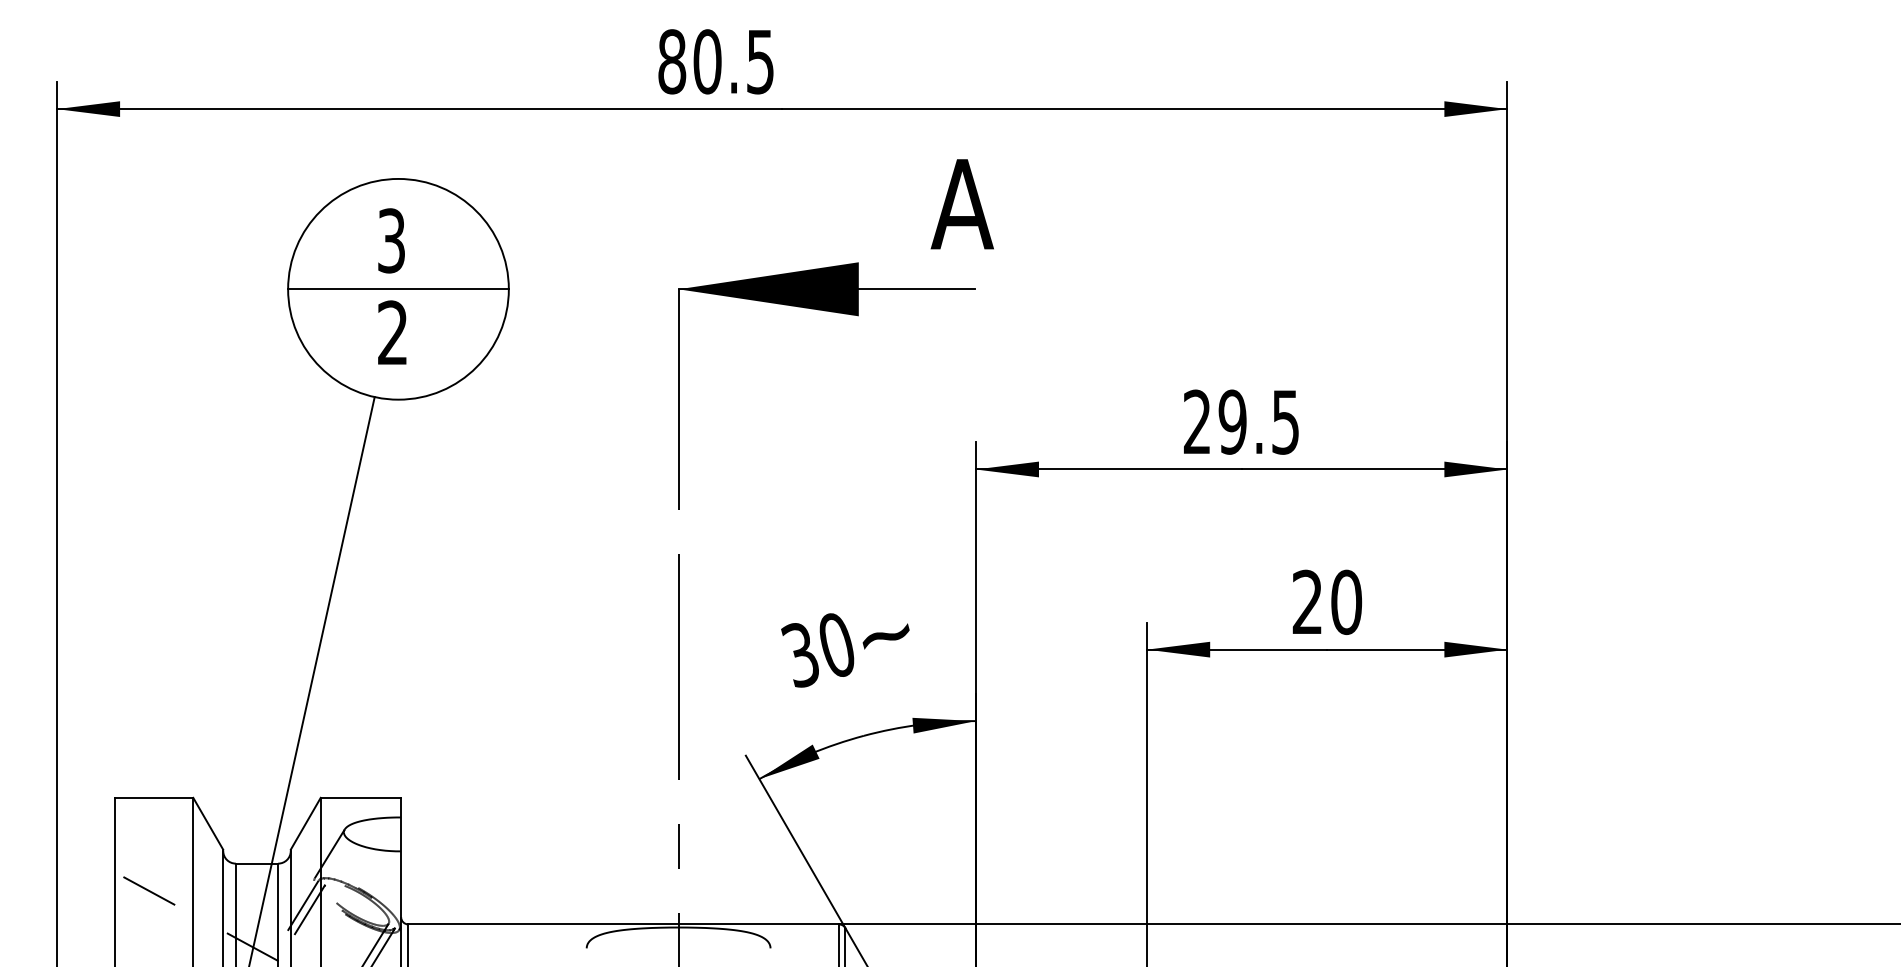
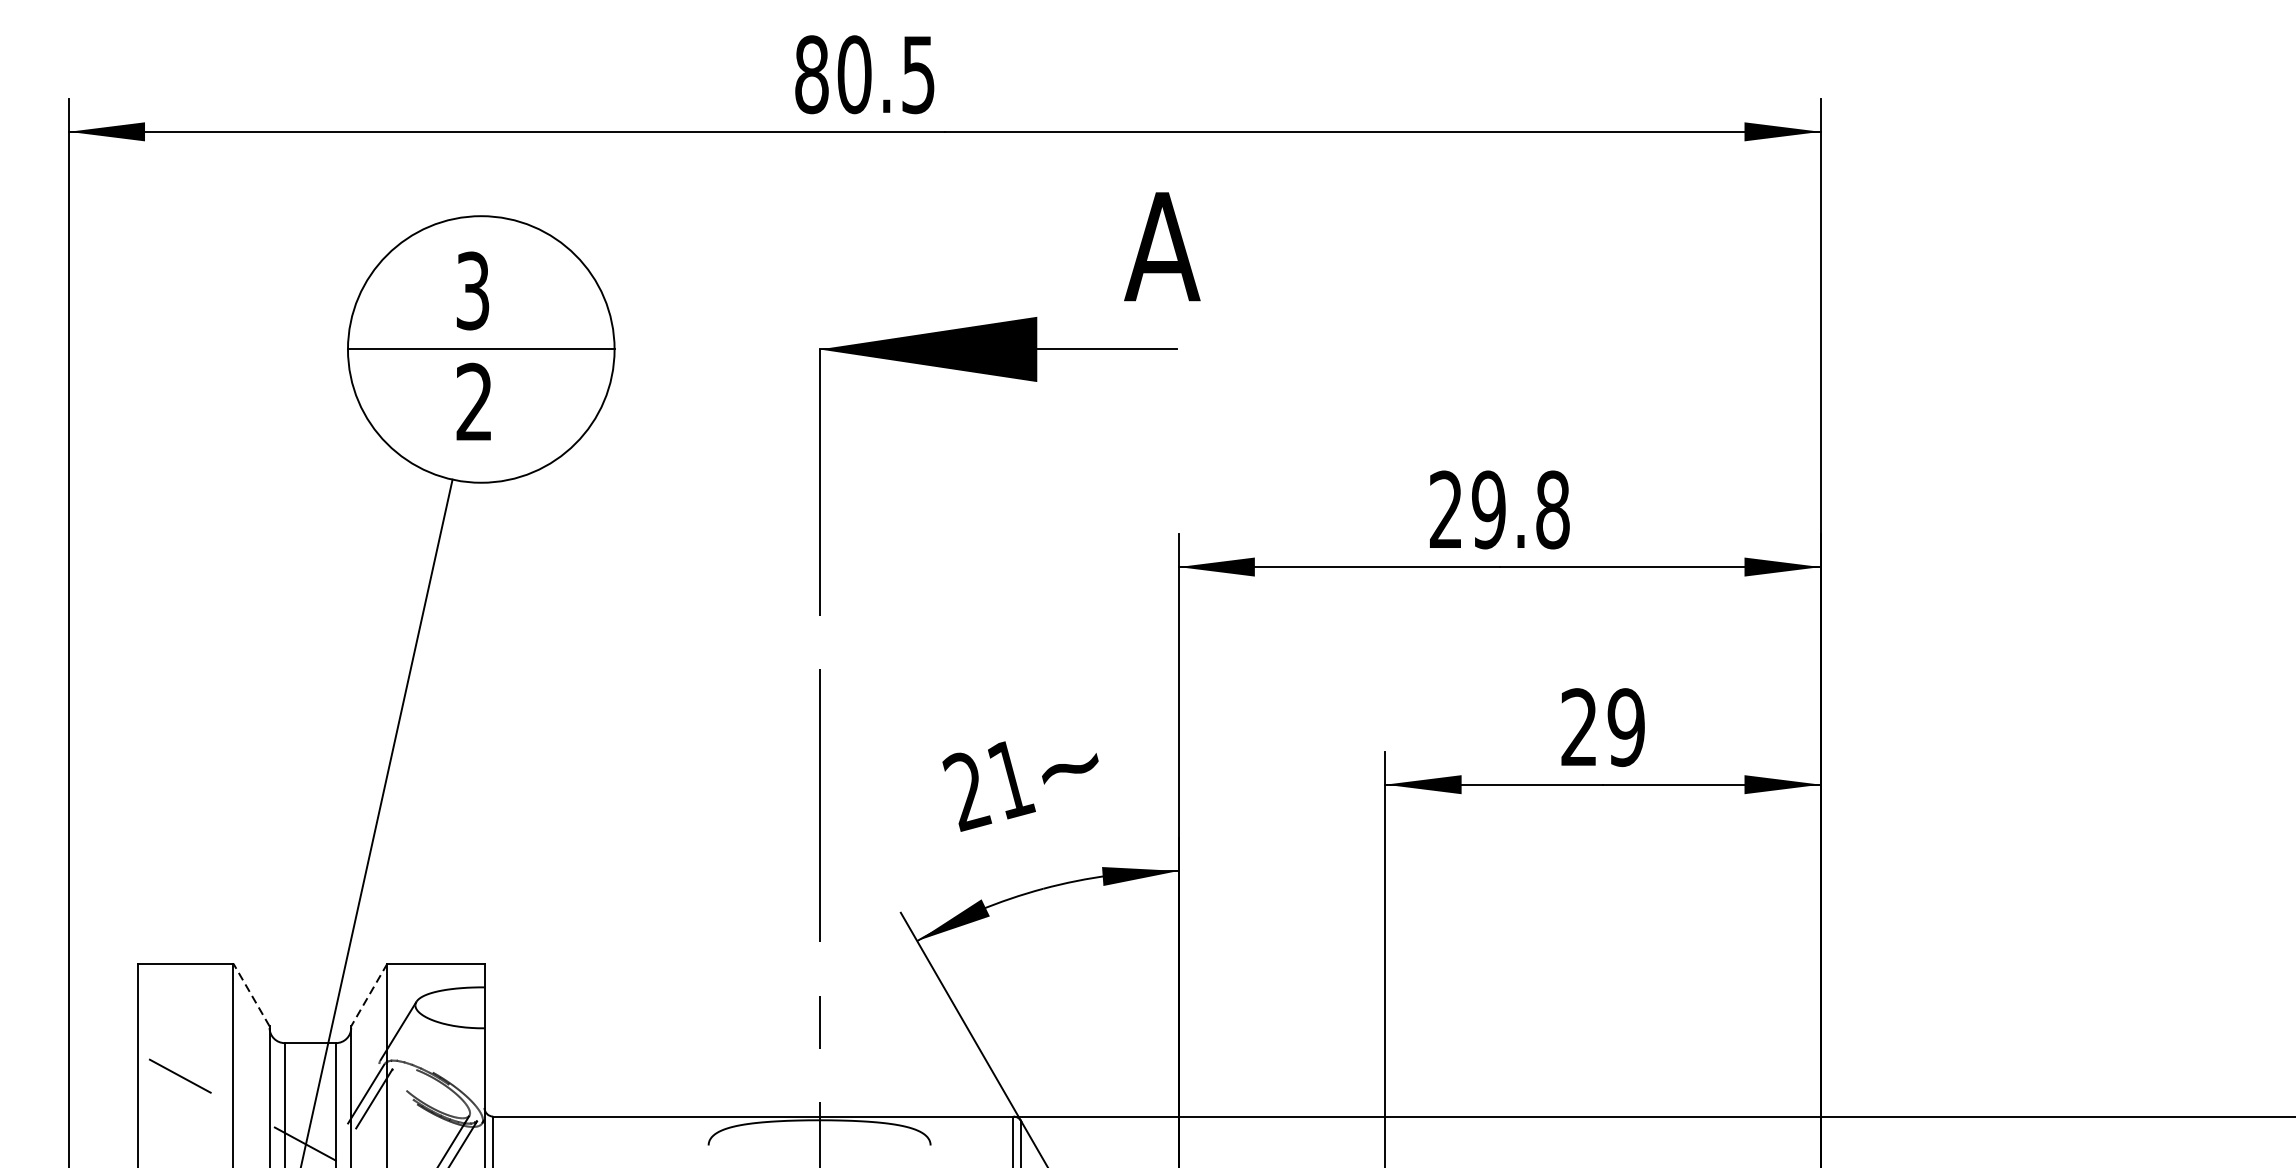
text: (1285, 421) -> (1552, 509), 29.5 -> 29.8
text: (1346, 602) -> (1626, 727), 20 -> 29
text: (818, 650) -> (988, 785), 30 -> 21
line: (208, 823) -> (251, 994), solid -> dashed
line: (305, 823) -> (368, 994), solid -> dashed

